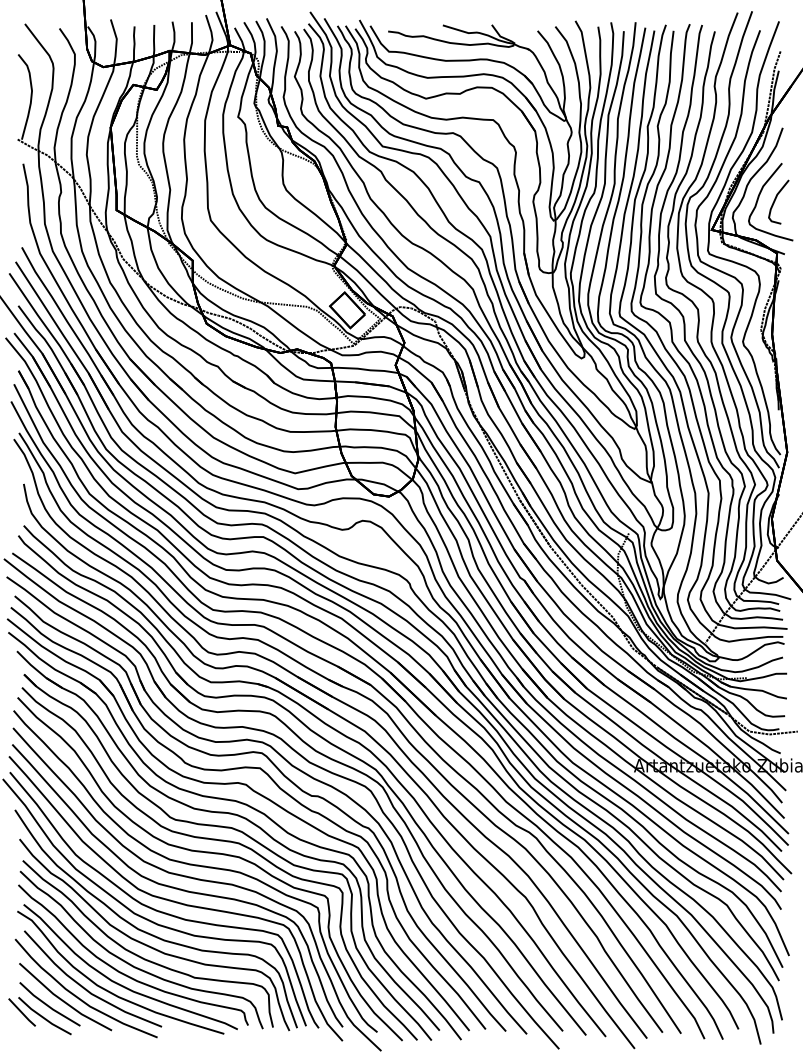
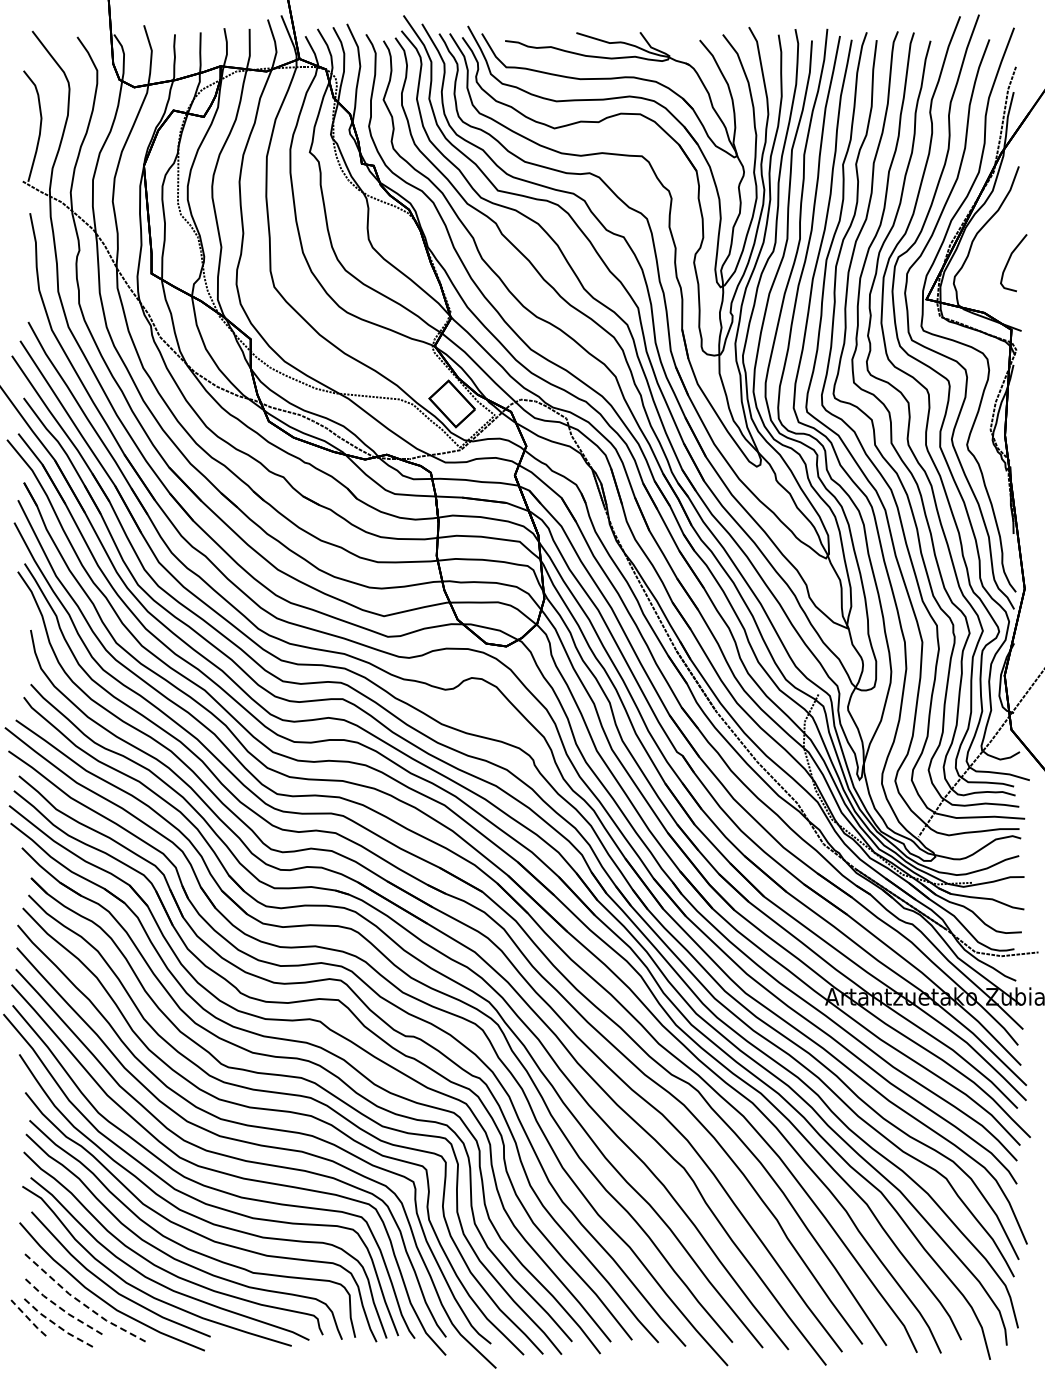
curve: (759, 197) -> (988, 256), removed
line: (63, 1001) -> (82, 1303), solid -> dashed
line: (48, 1006) -> (63, 1310), solid -> dashed
line: (22, 1012) -> (28, 1318), solid -> dashed
line: (43, 1018) -> (56, 1325), solid -> dashed

